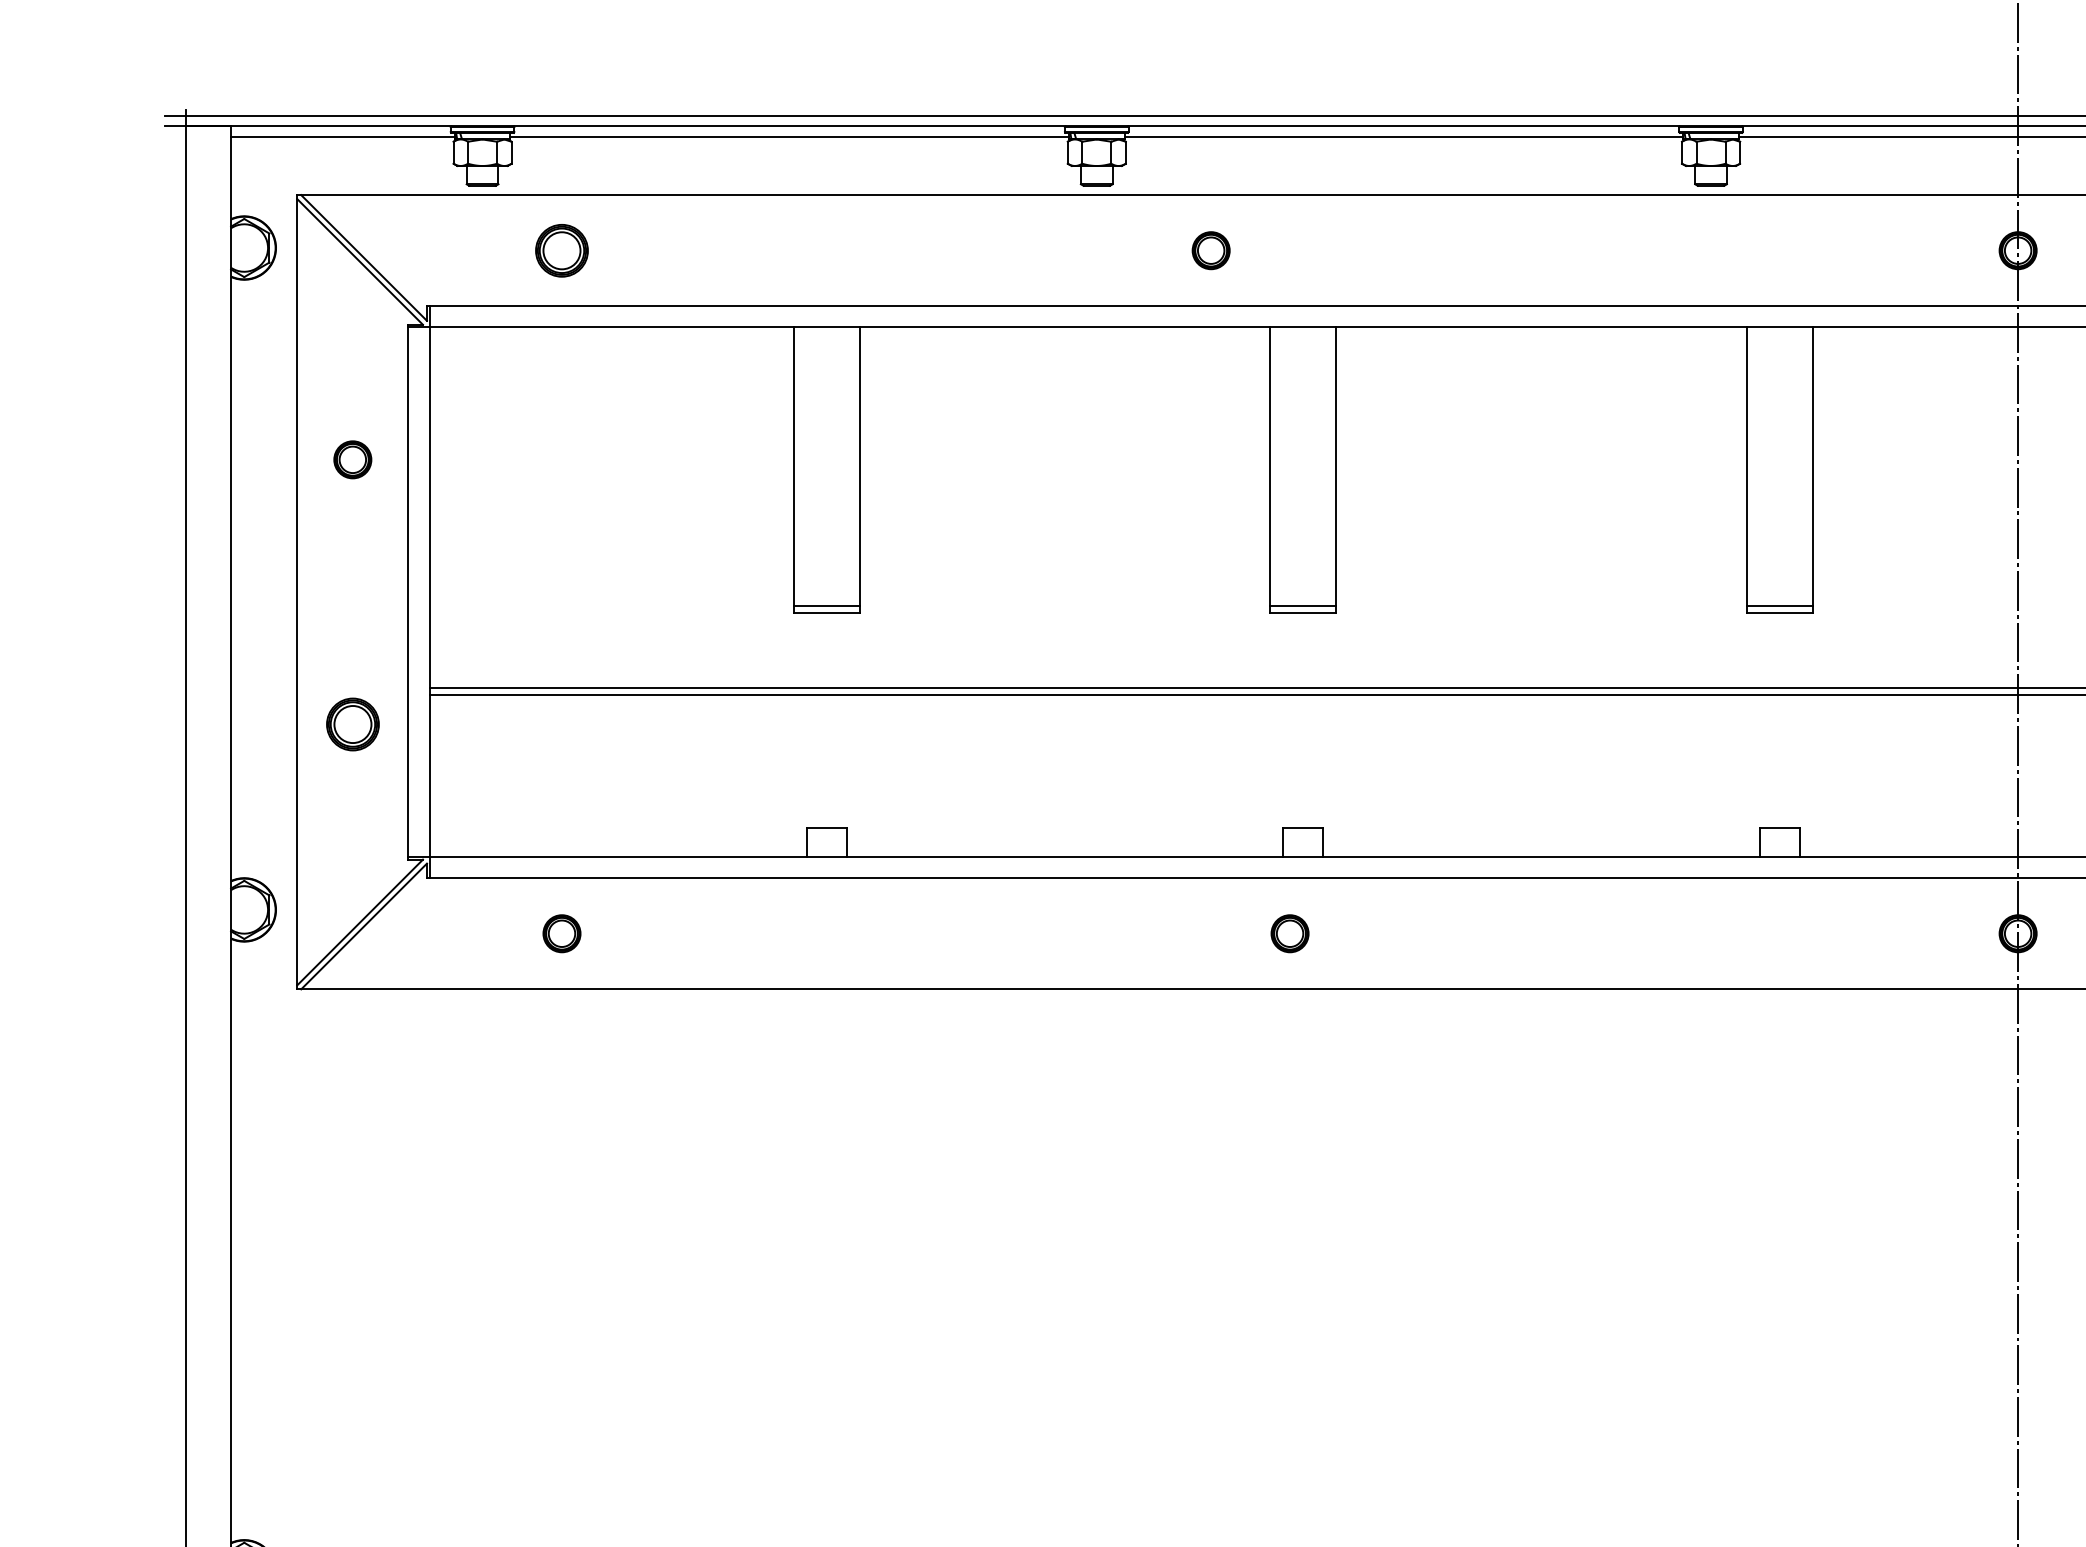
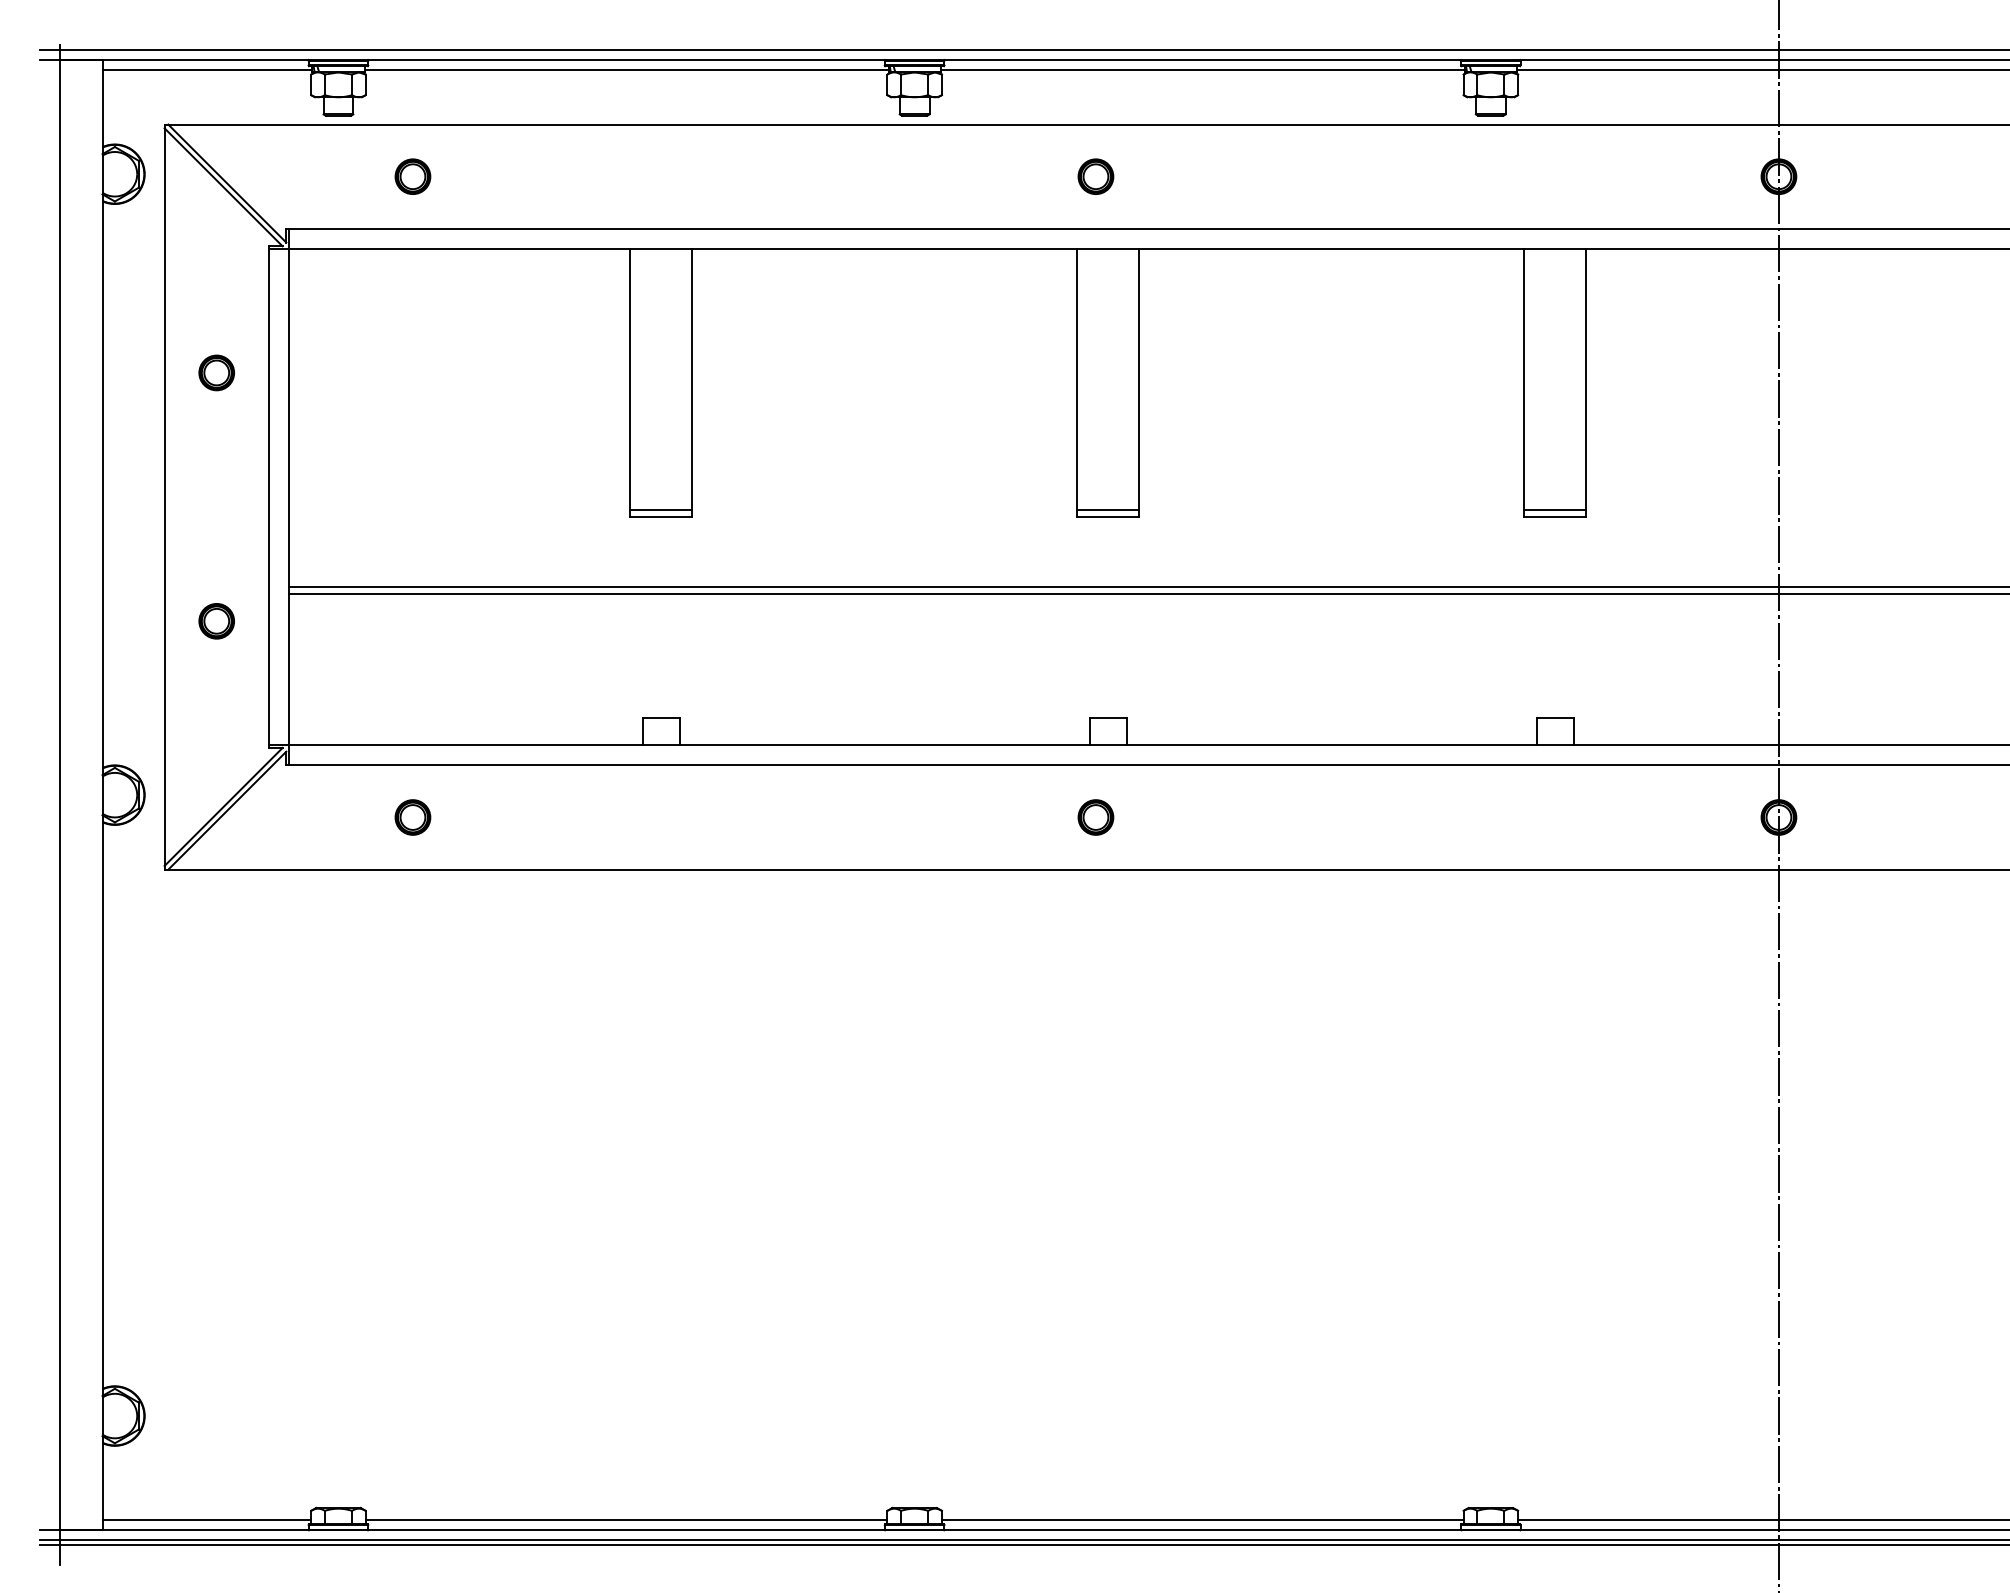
part: (561, 250) -> (412, 176), size x0.71
part: (1210, 250) -> (1095, 176), moved
part: (352, 724) -> (216, 621), size x0.71

